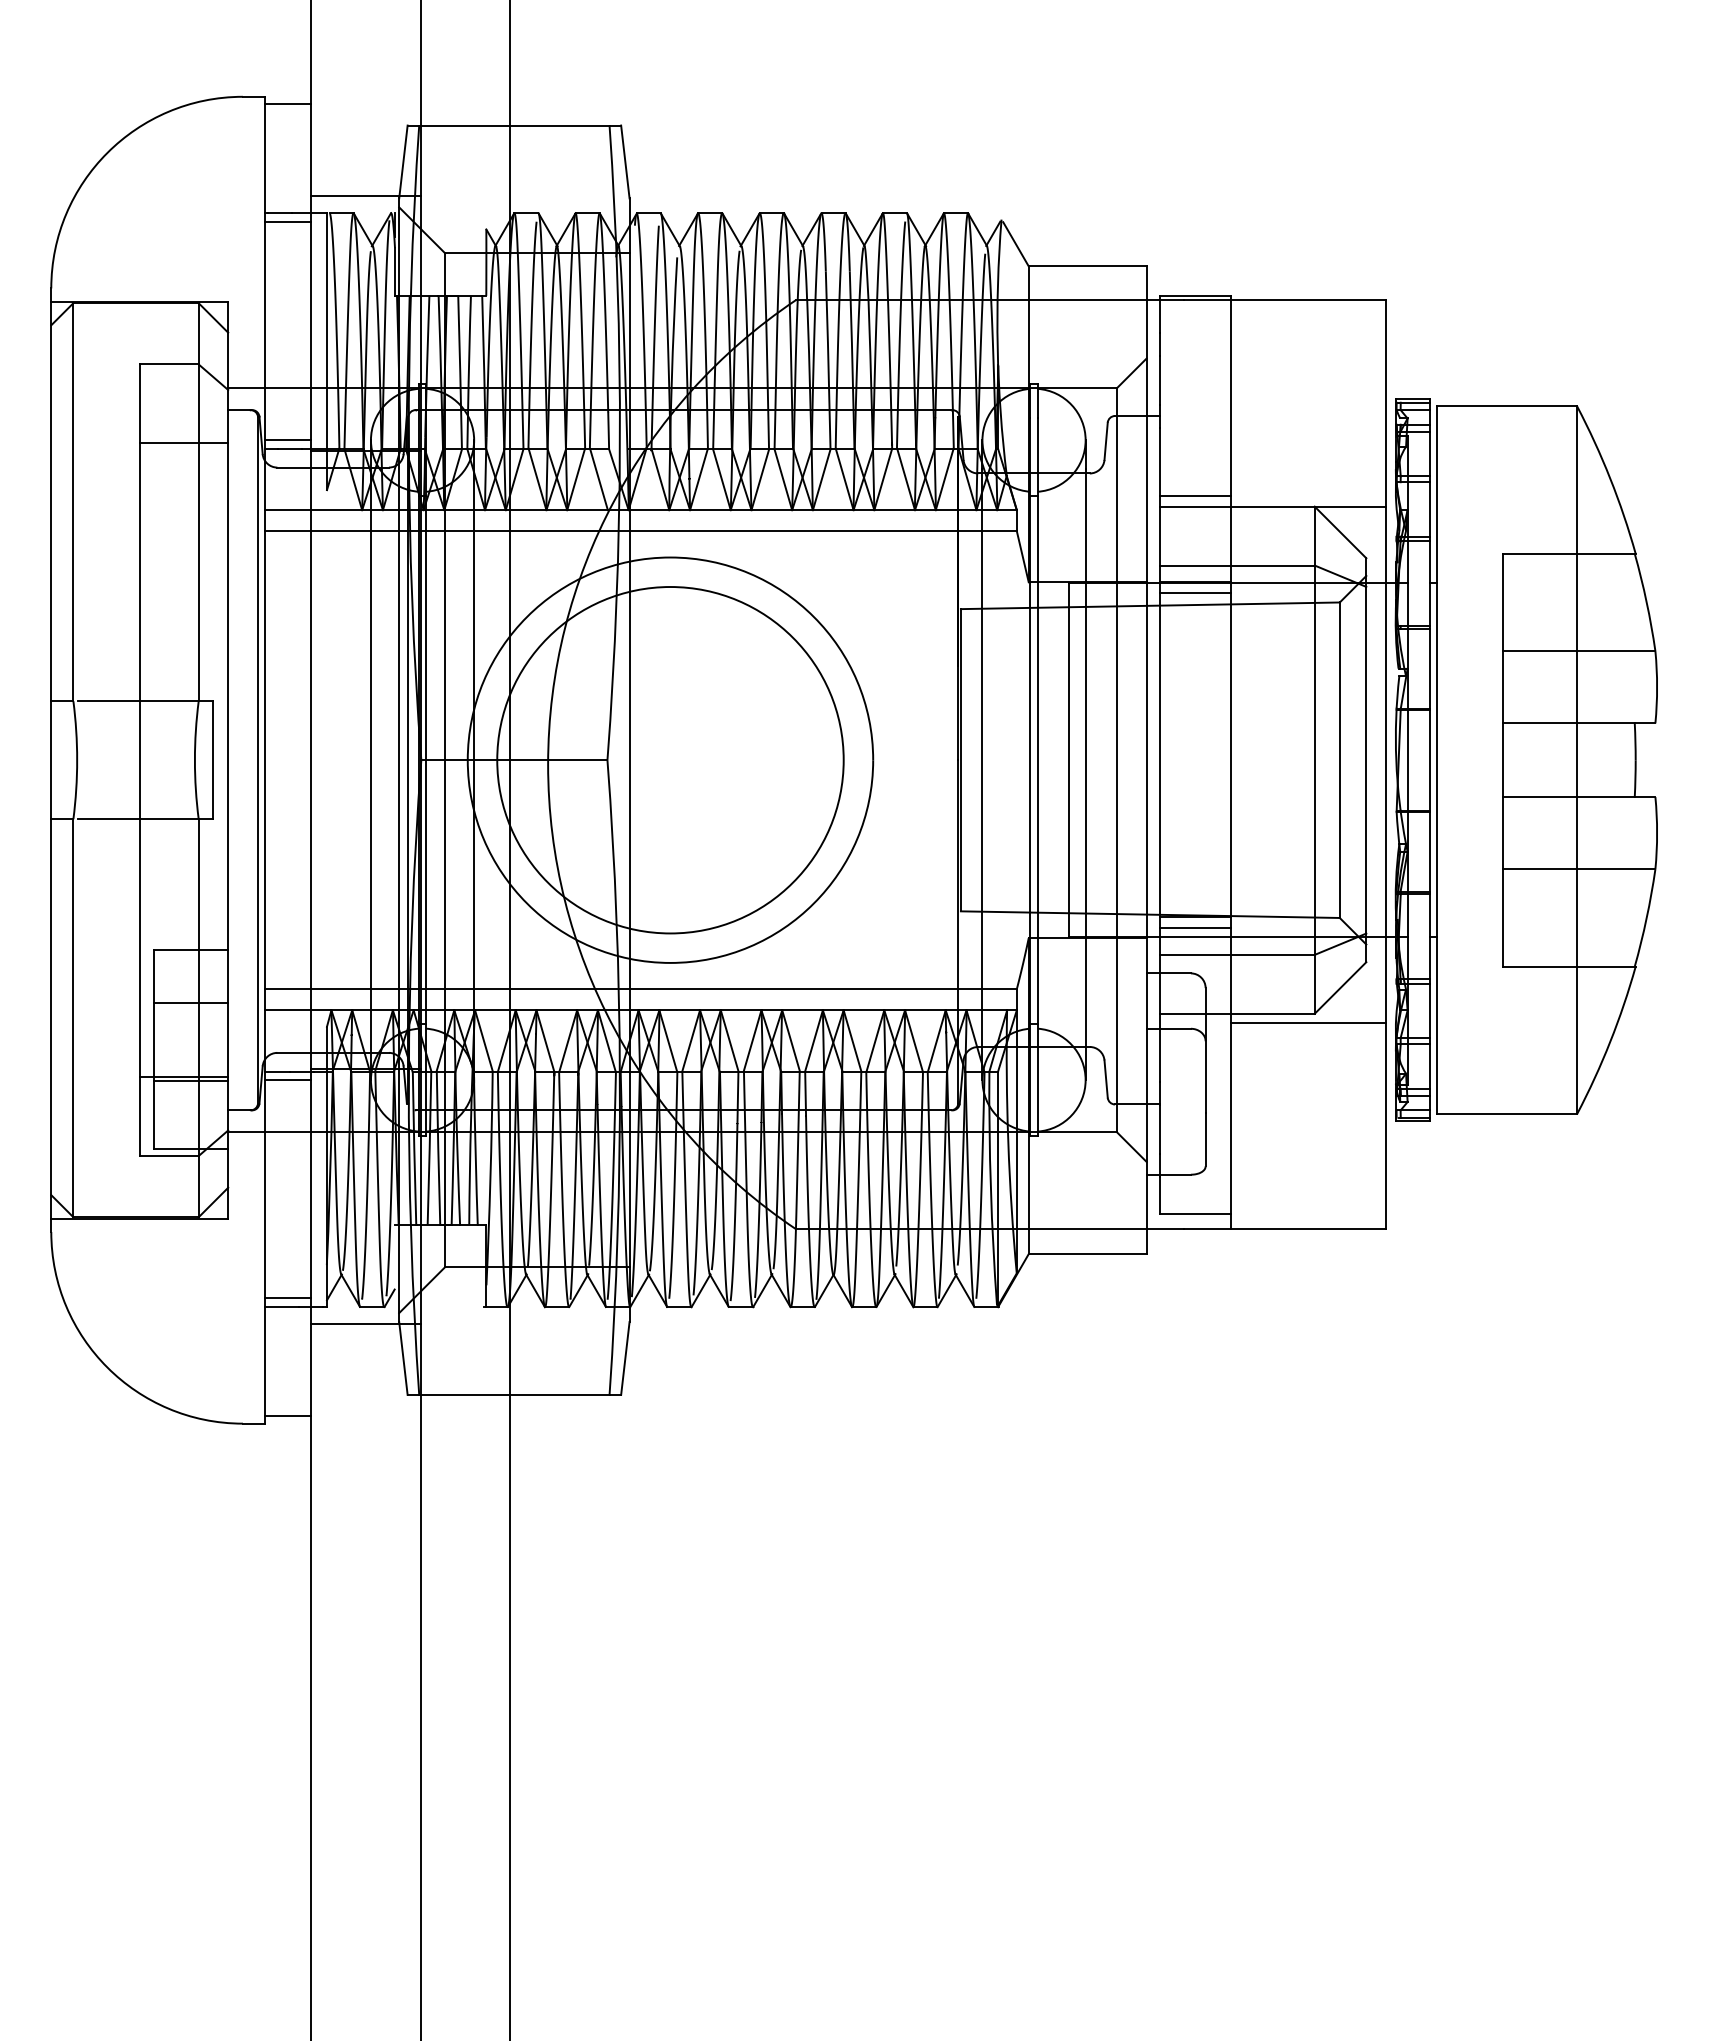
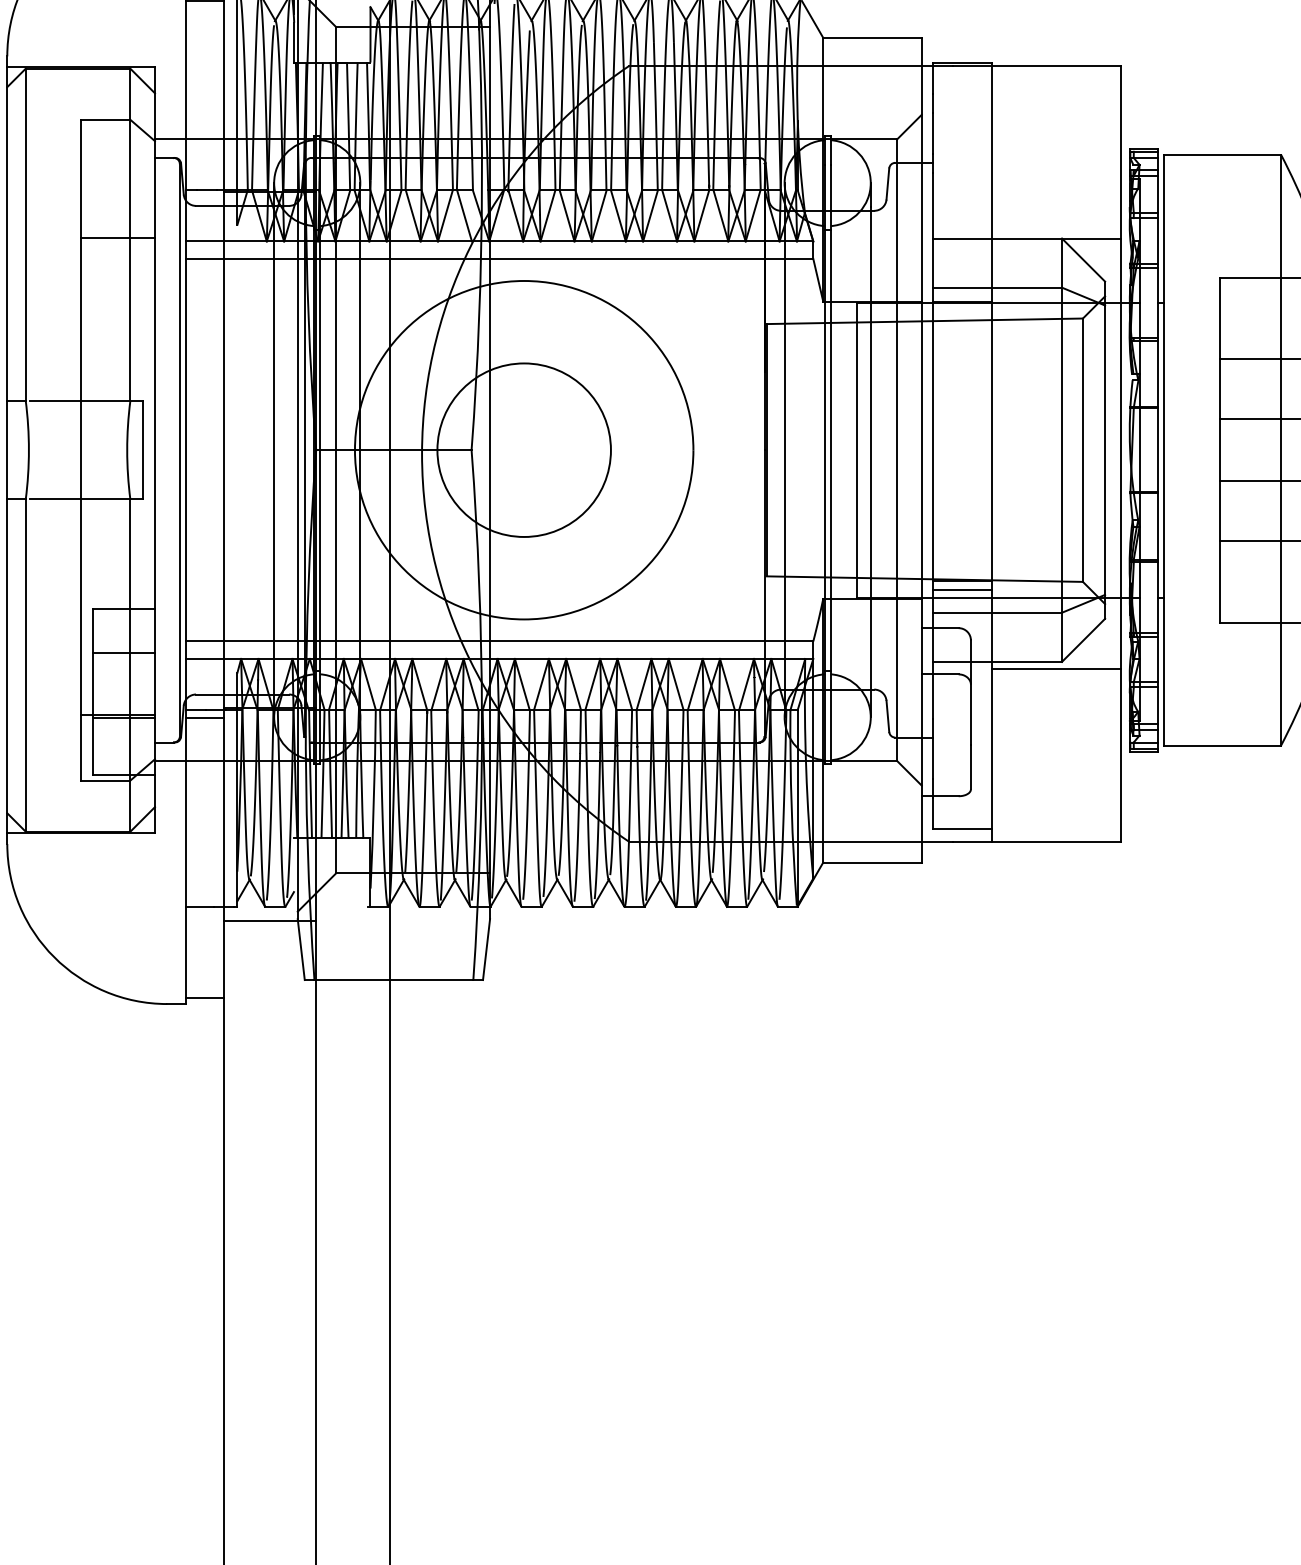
line: (287, 440) -> (204, 183), removed
line: (183, 442) -> (117, 237), moved
line: (1194, 496) -> (961, 230), removed
line: (1194, 593) -> (961, 311), removed
circle: (670, 760) -> (524, 450), size x0.6
line: (287, 1298) -> (204, 899), removed

